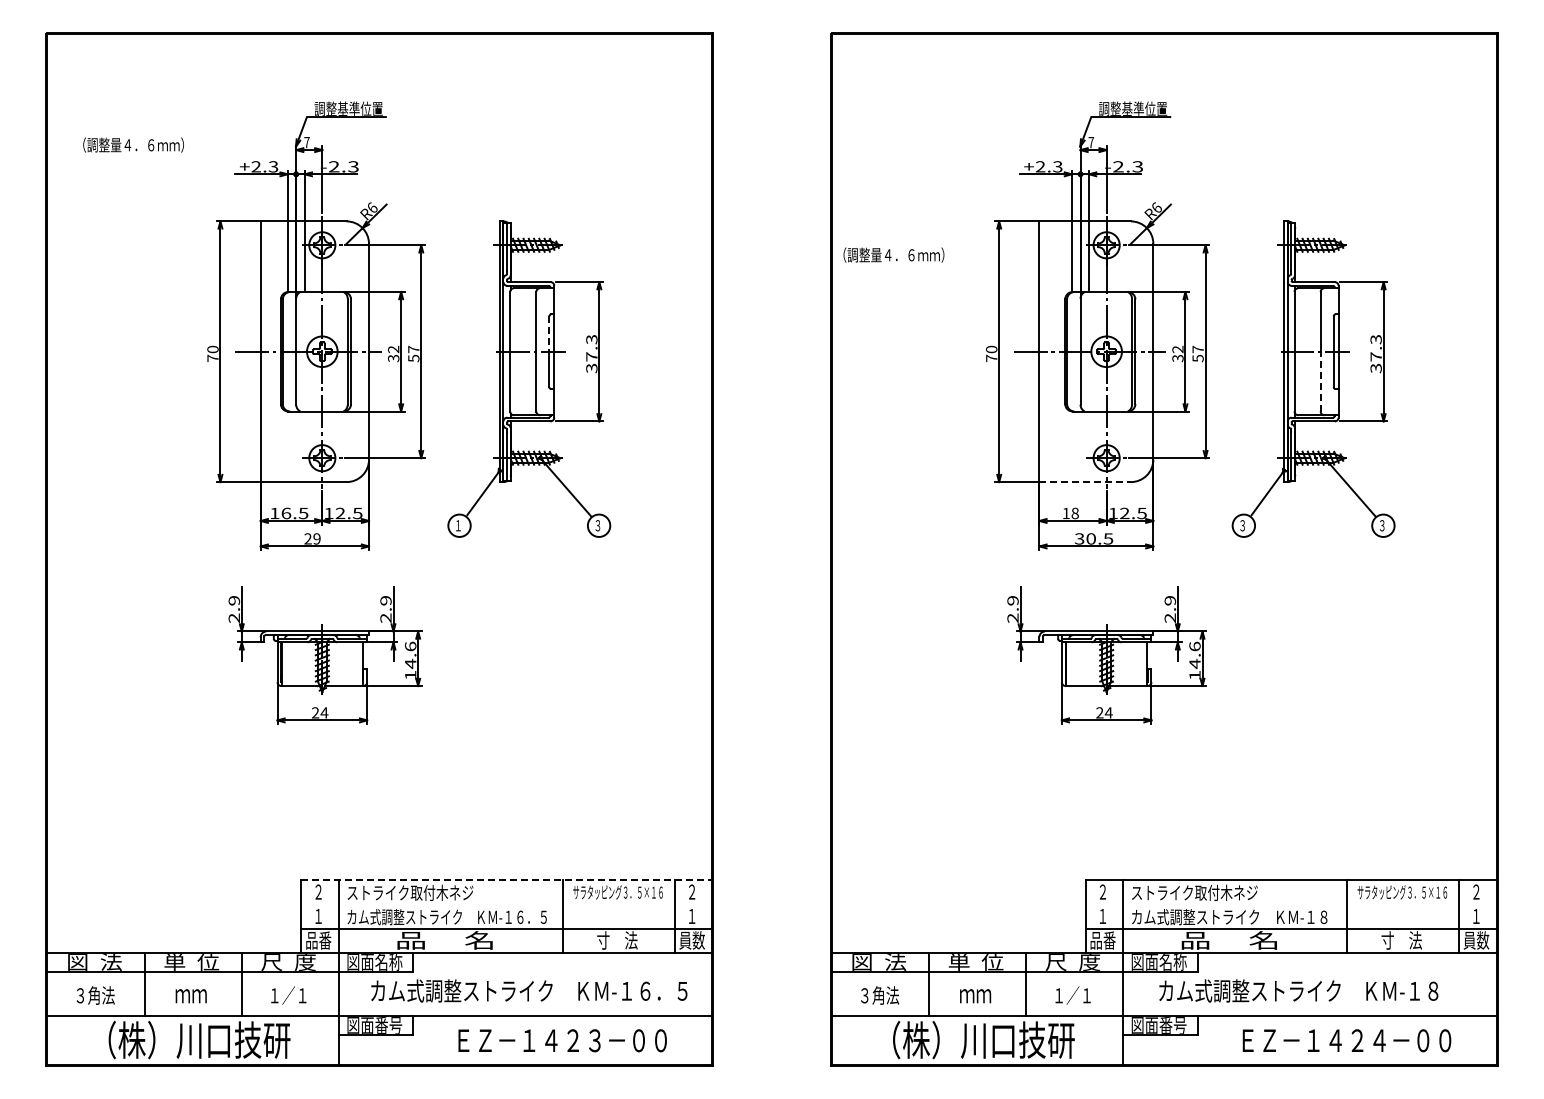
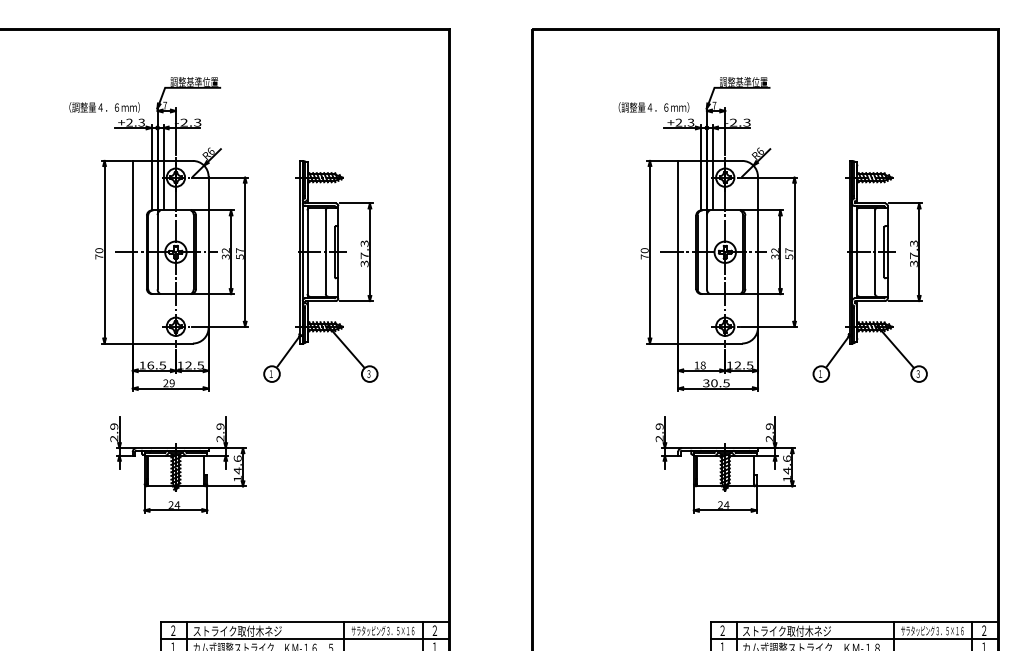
text: (133, 144) -> (104, 107), moved
text: (893, 254) -> (653, 107), moved
line: (549, 334) -> (335, 240), dashed -> solid
line: (1320, 381) -> (875, 273), dashed -> solid
line: (1085, 482) -> (710, 343), dashed -> solid
text: (1242, 525) -> (820, 373), ３ -> １
line: (507, 880) -> (305, 622), dashed -> solid
line: (506, 904) -> (304, 639), added
line: (1290, 904) -> (854, 639), added

